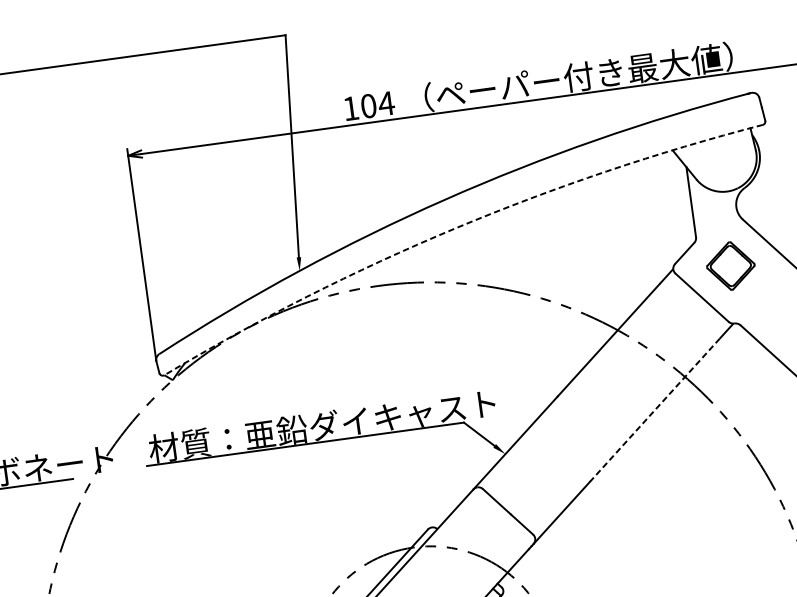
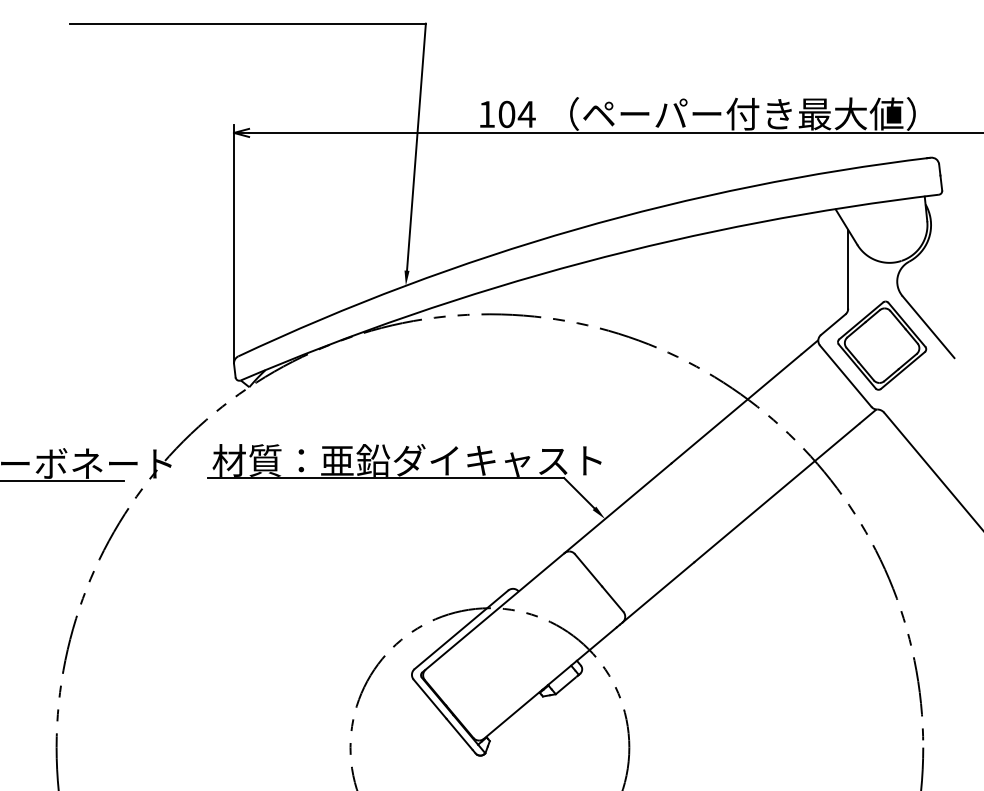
arc: (454, 228) -> (583, 262), dashed -> solid
part: (731, 265) -> (882, 345), size x1.67
line: (654, 410) -> (776, 493), dashed -> solid

